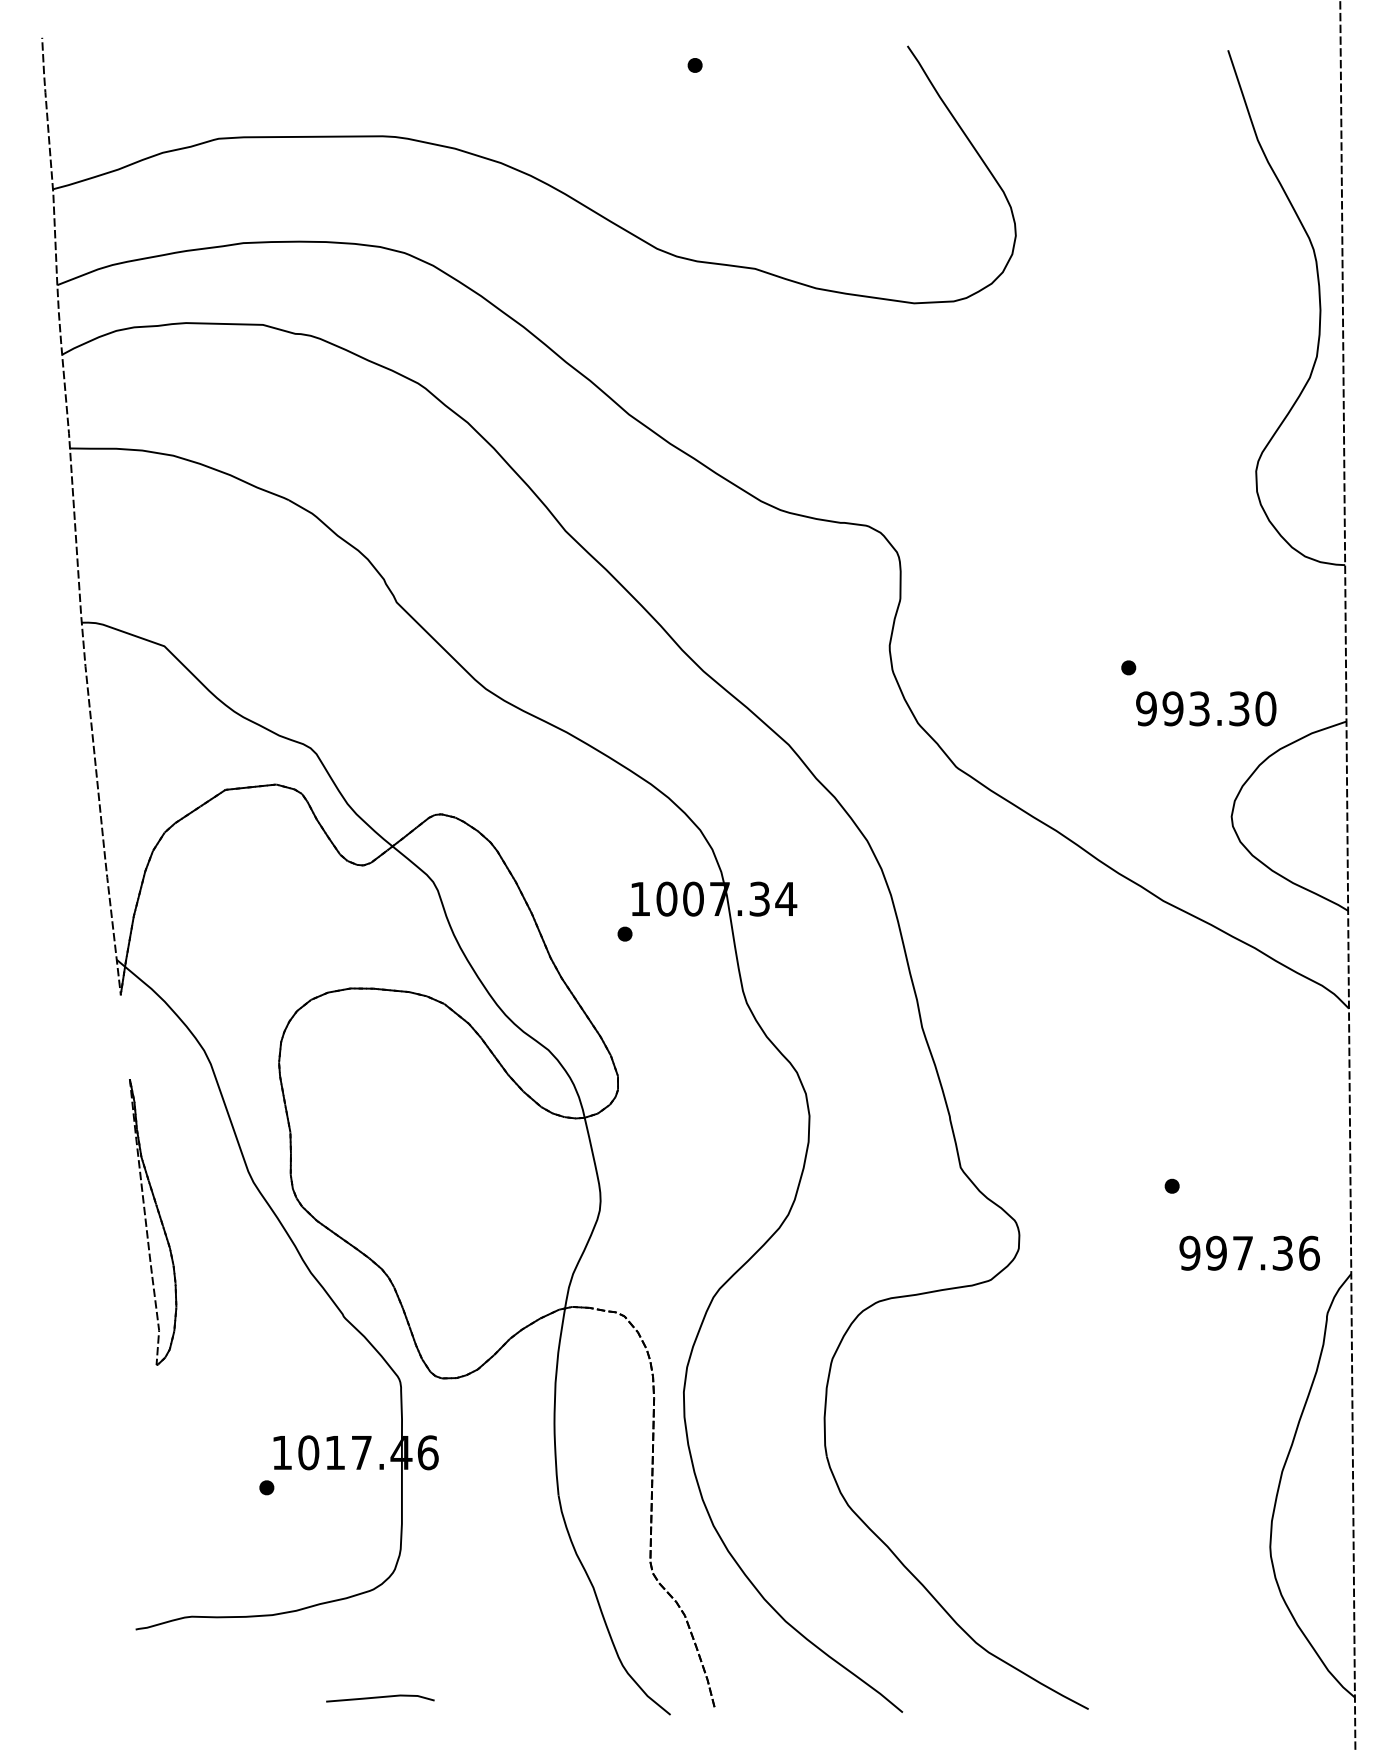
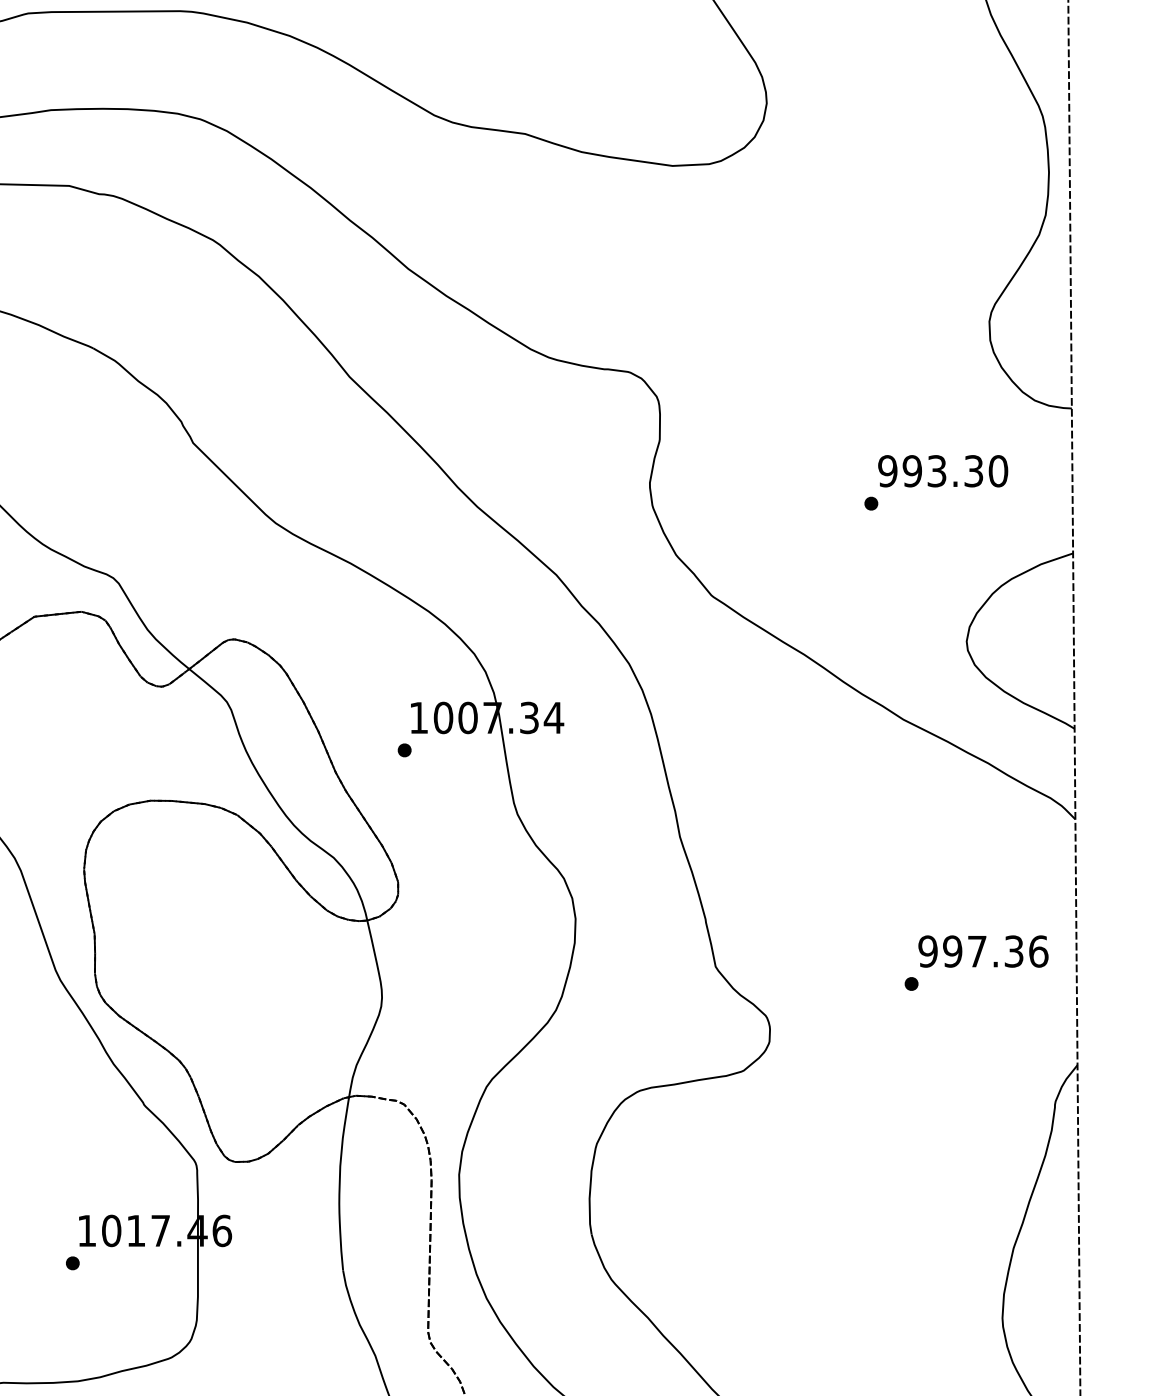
text: (1206, 708) -> (943, 470), moved
text: (1249, 1252) -> (983, 950), moved

